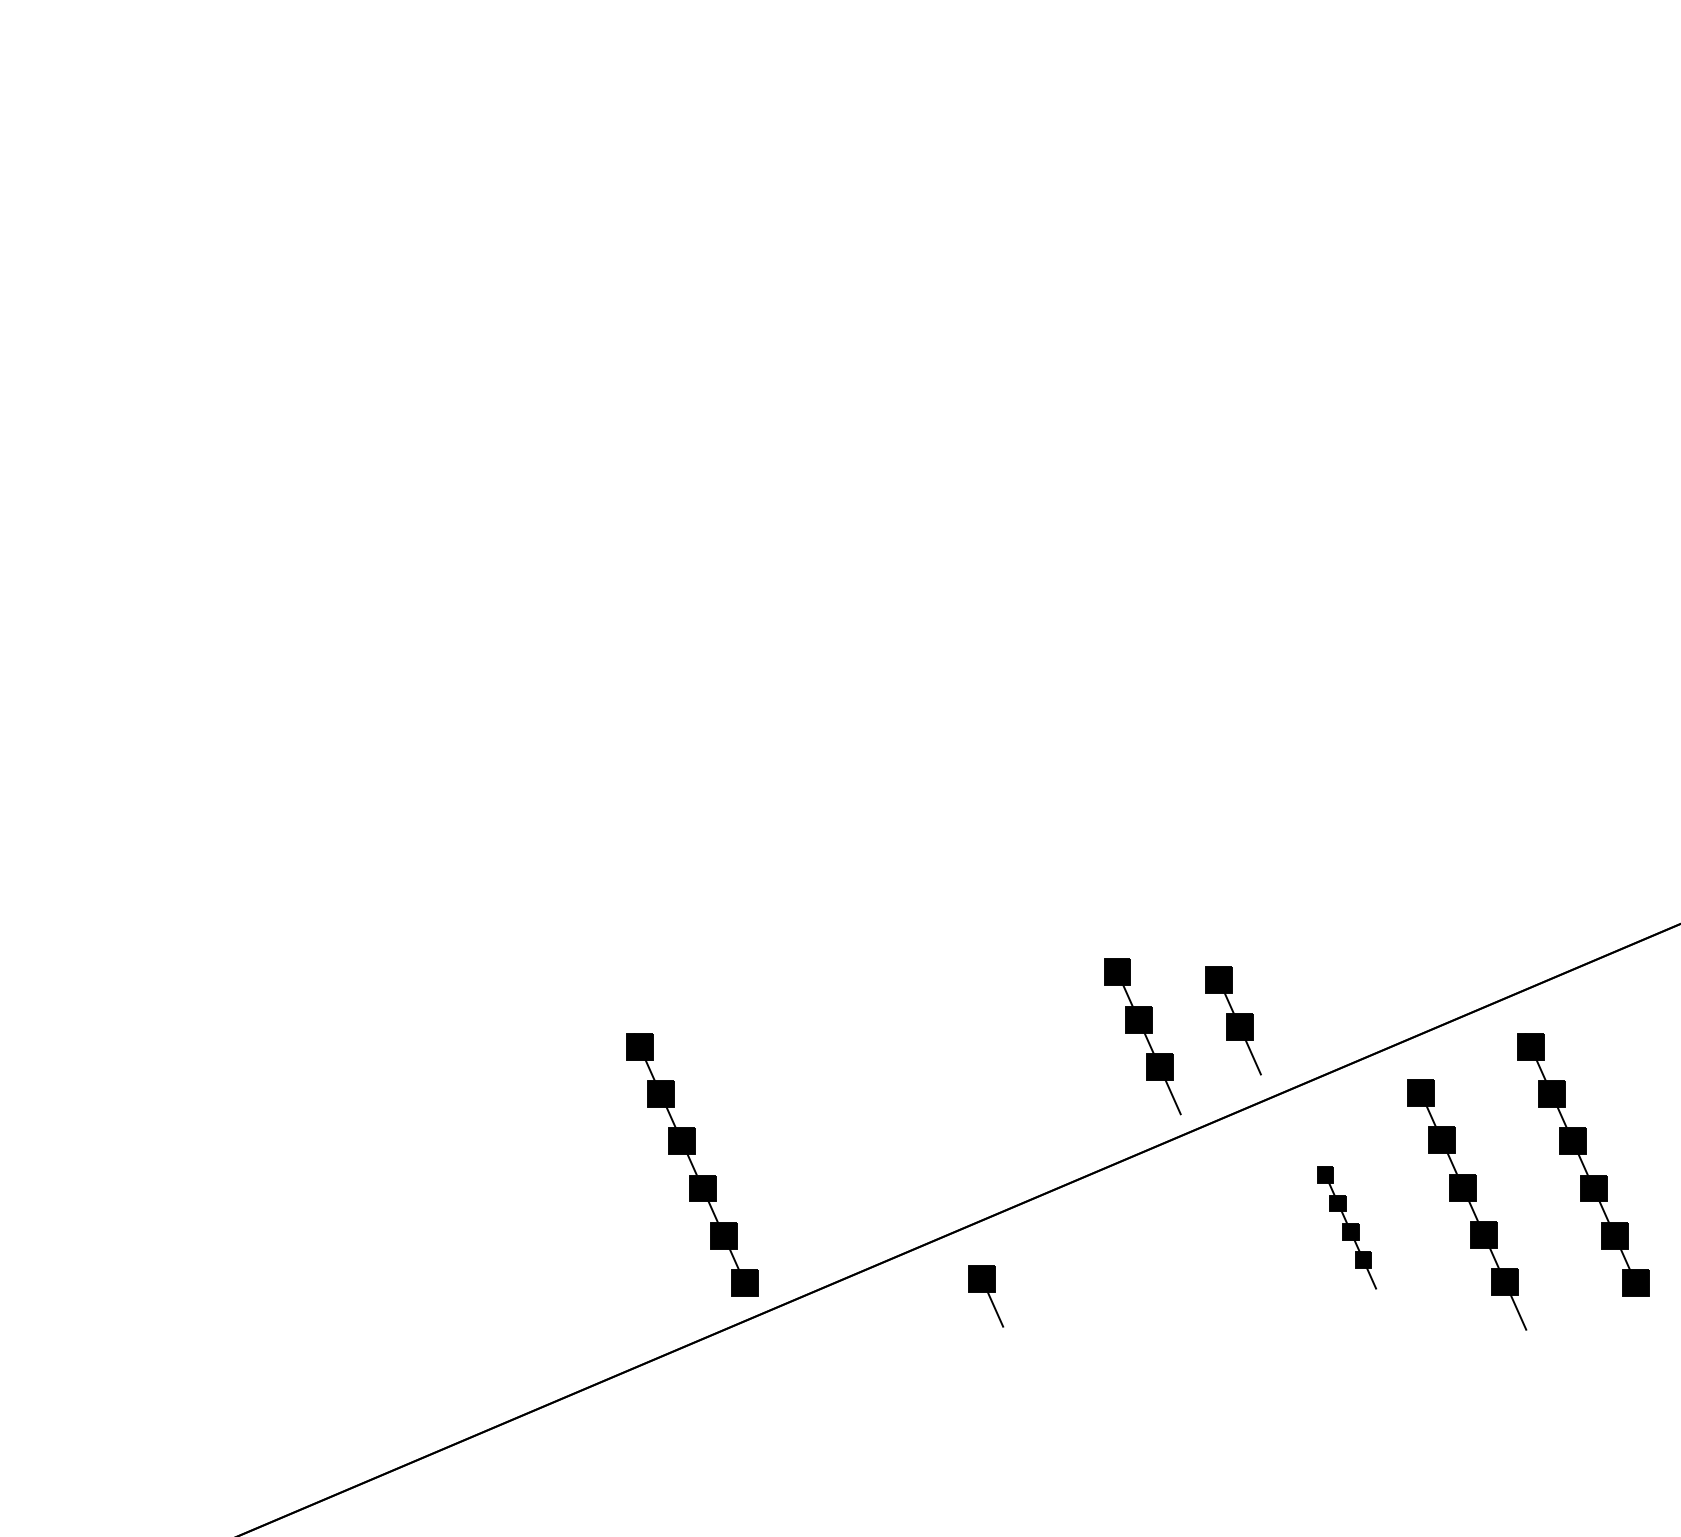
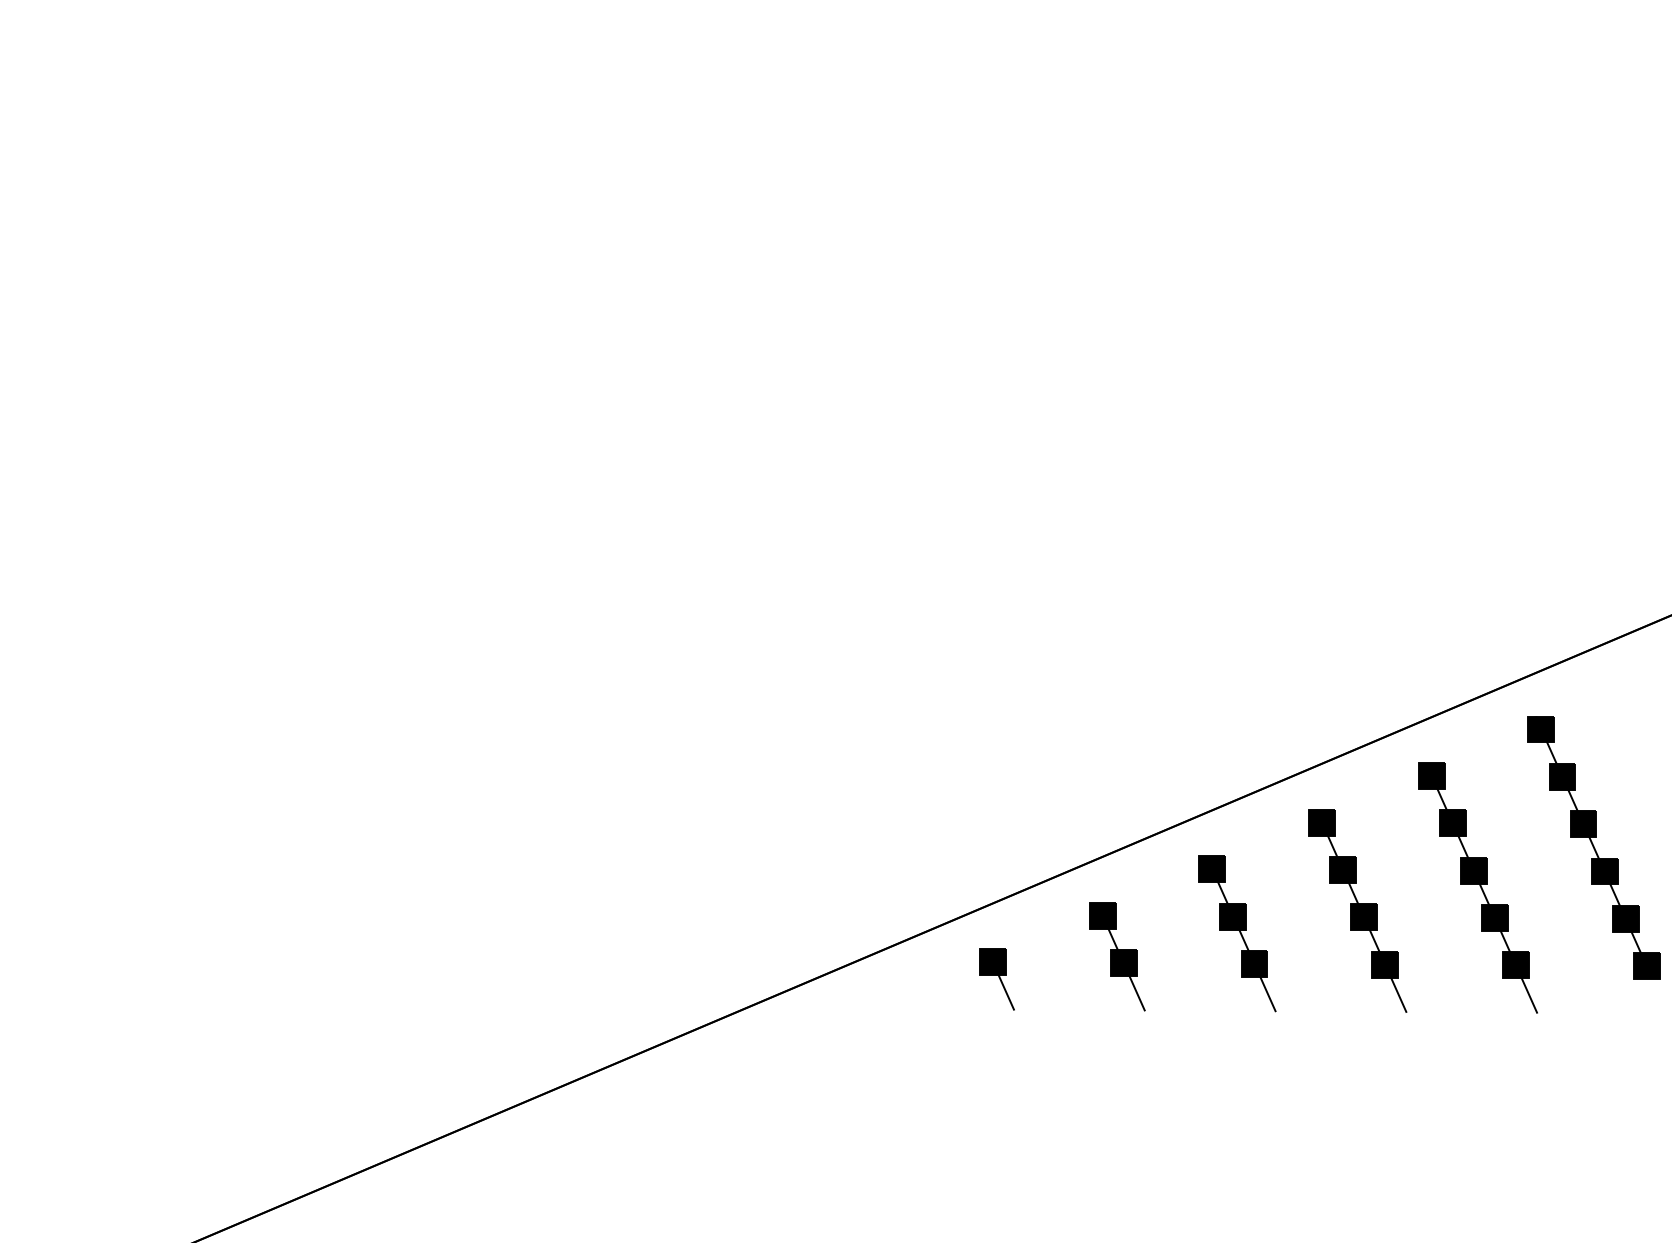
part: (1233, 1020) -> (1117, 956), moved
part: (1142, 1036) -> (1237, 933), moved
part: (692, 1164) -> (703, 847), removed
part: (1346, 1227) -> (1357, 910), size x1.67

